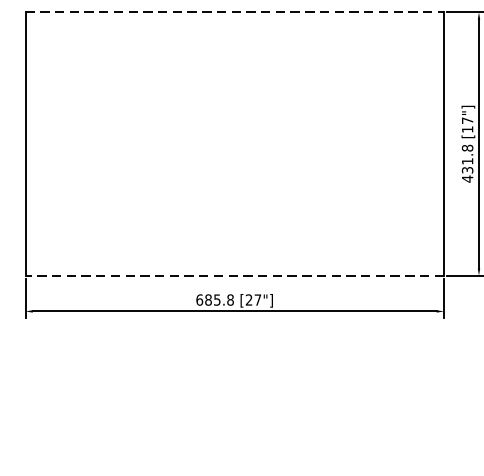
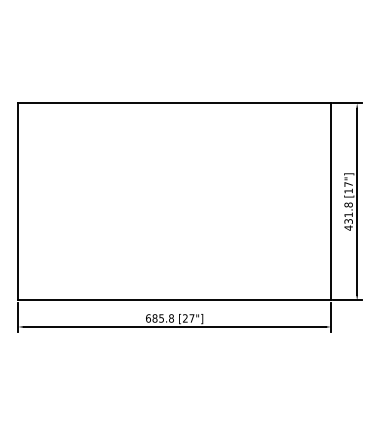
line: (235, 12) -> (175, 103), dashed -> solid
line: (234, 275) -> (174, 300), dashed -> solid

